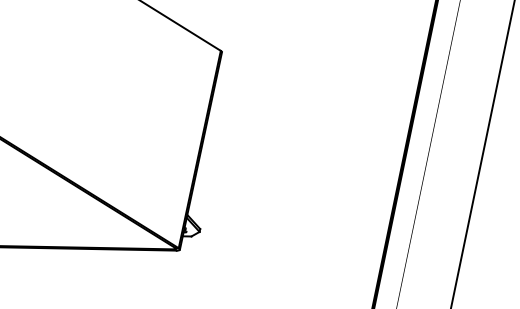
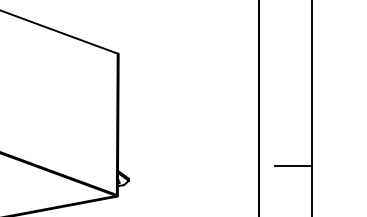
line: (434, 258) -> (293, 165), added

